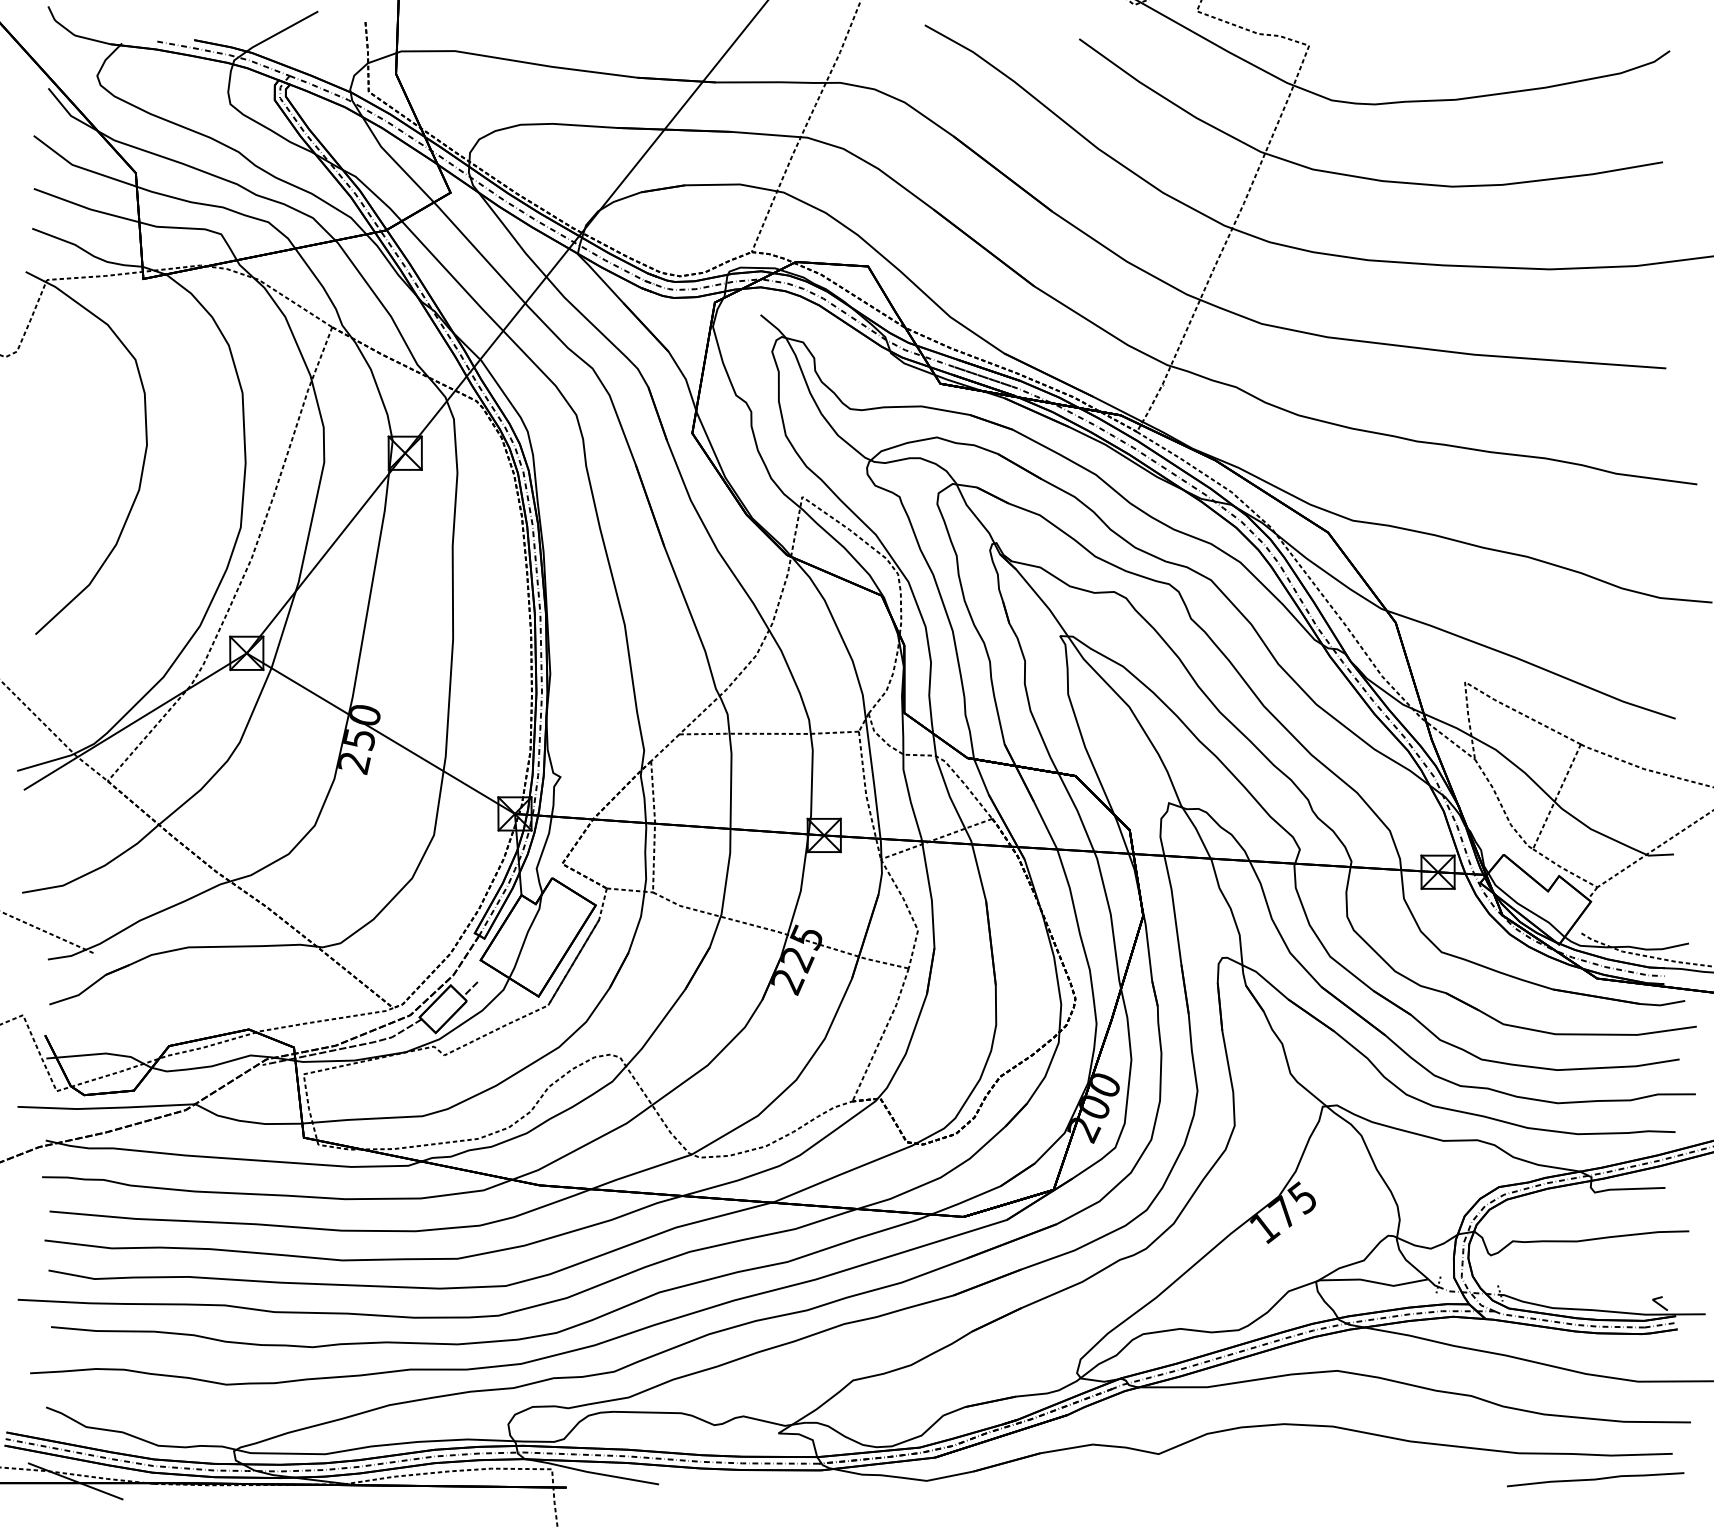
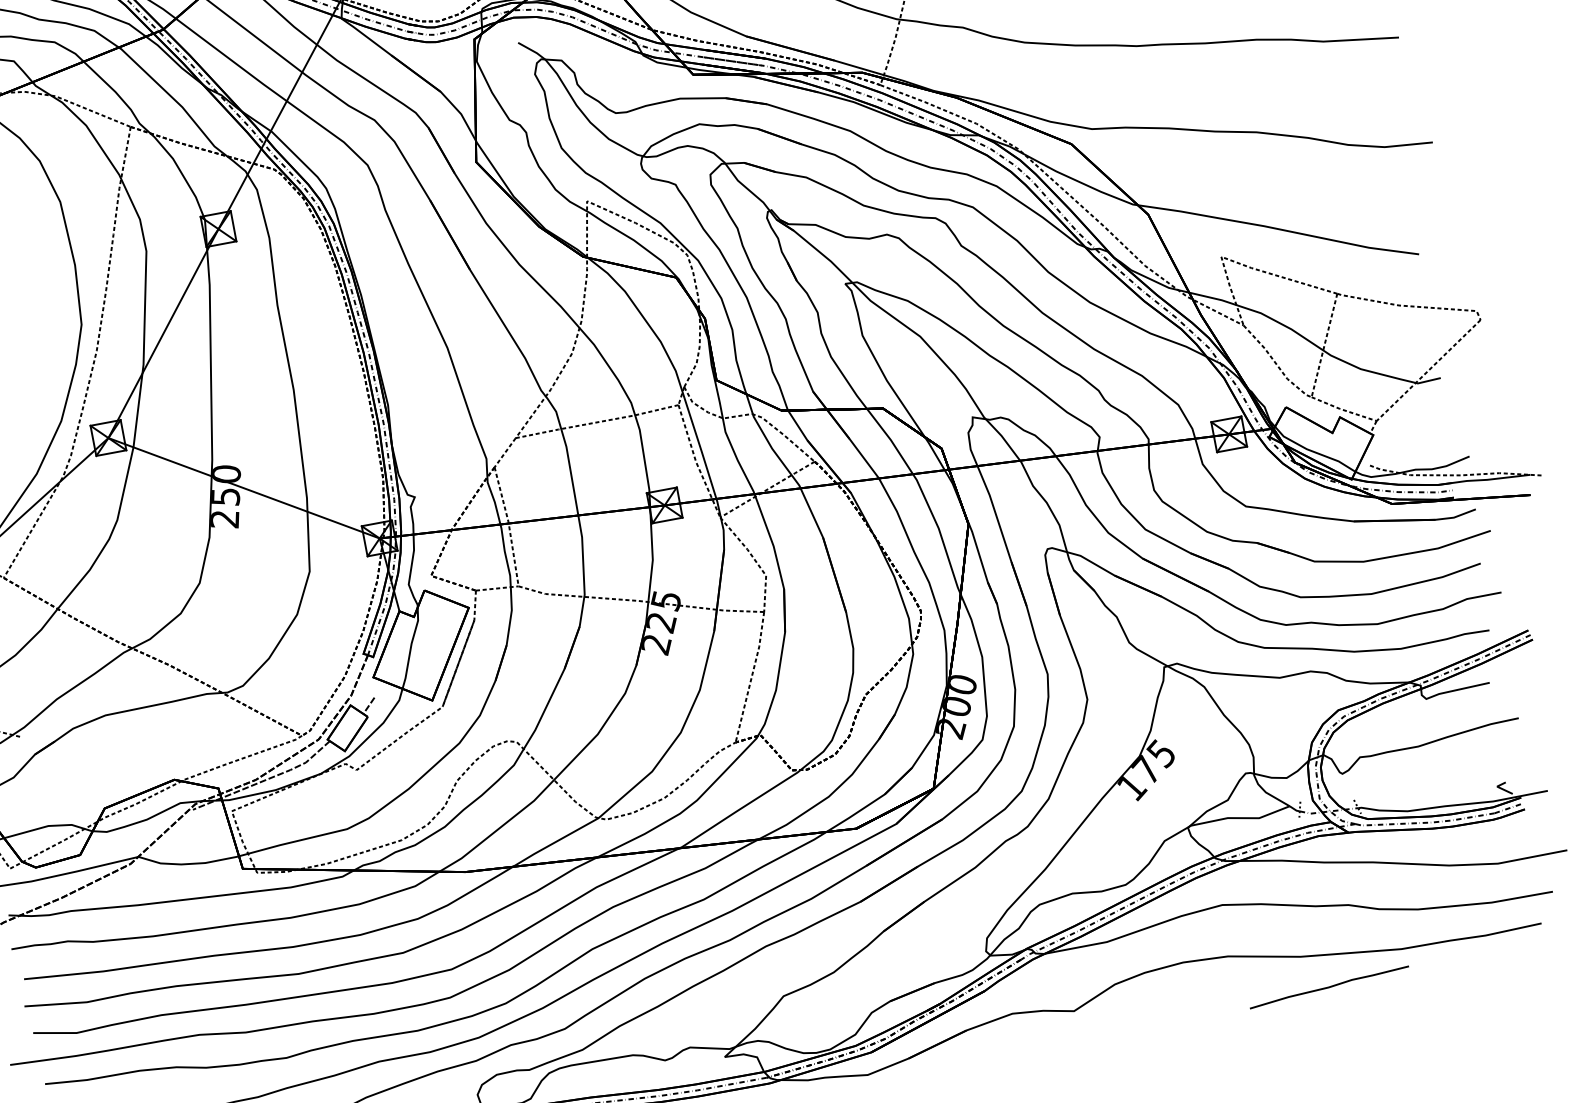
curve: (1595, 1479) -> (1329, 987), moved

